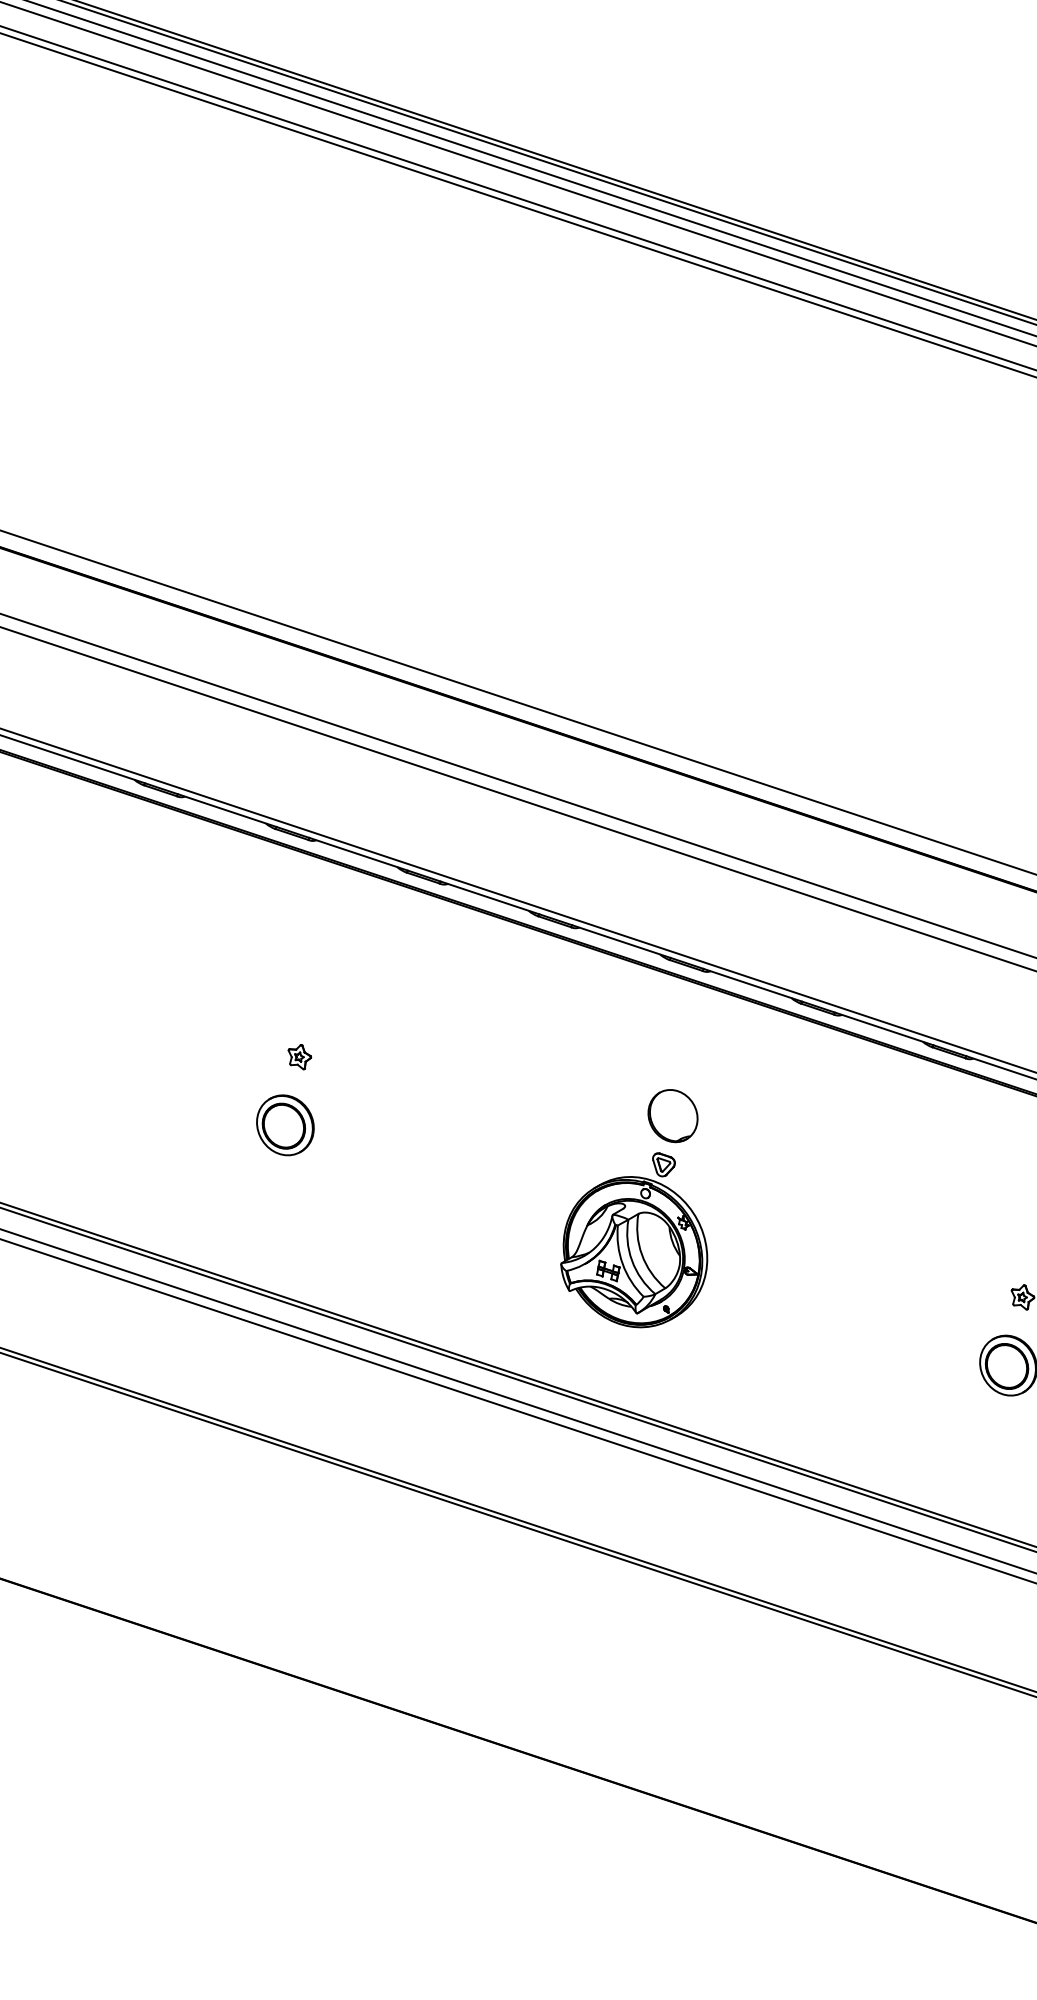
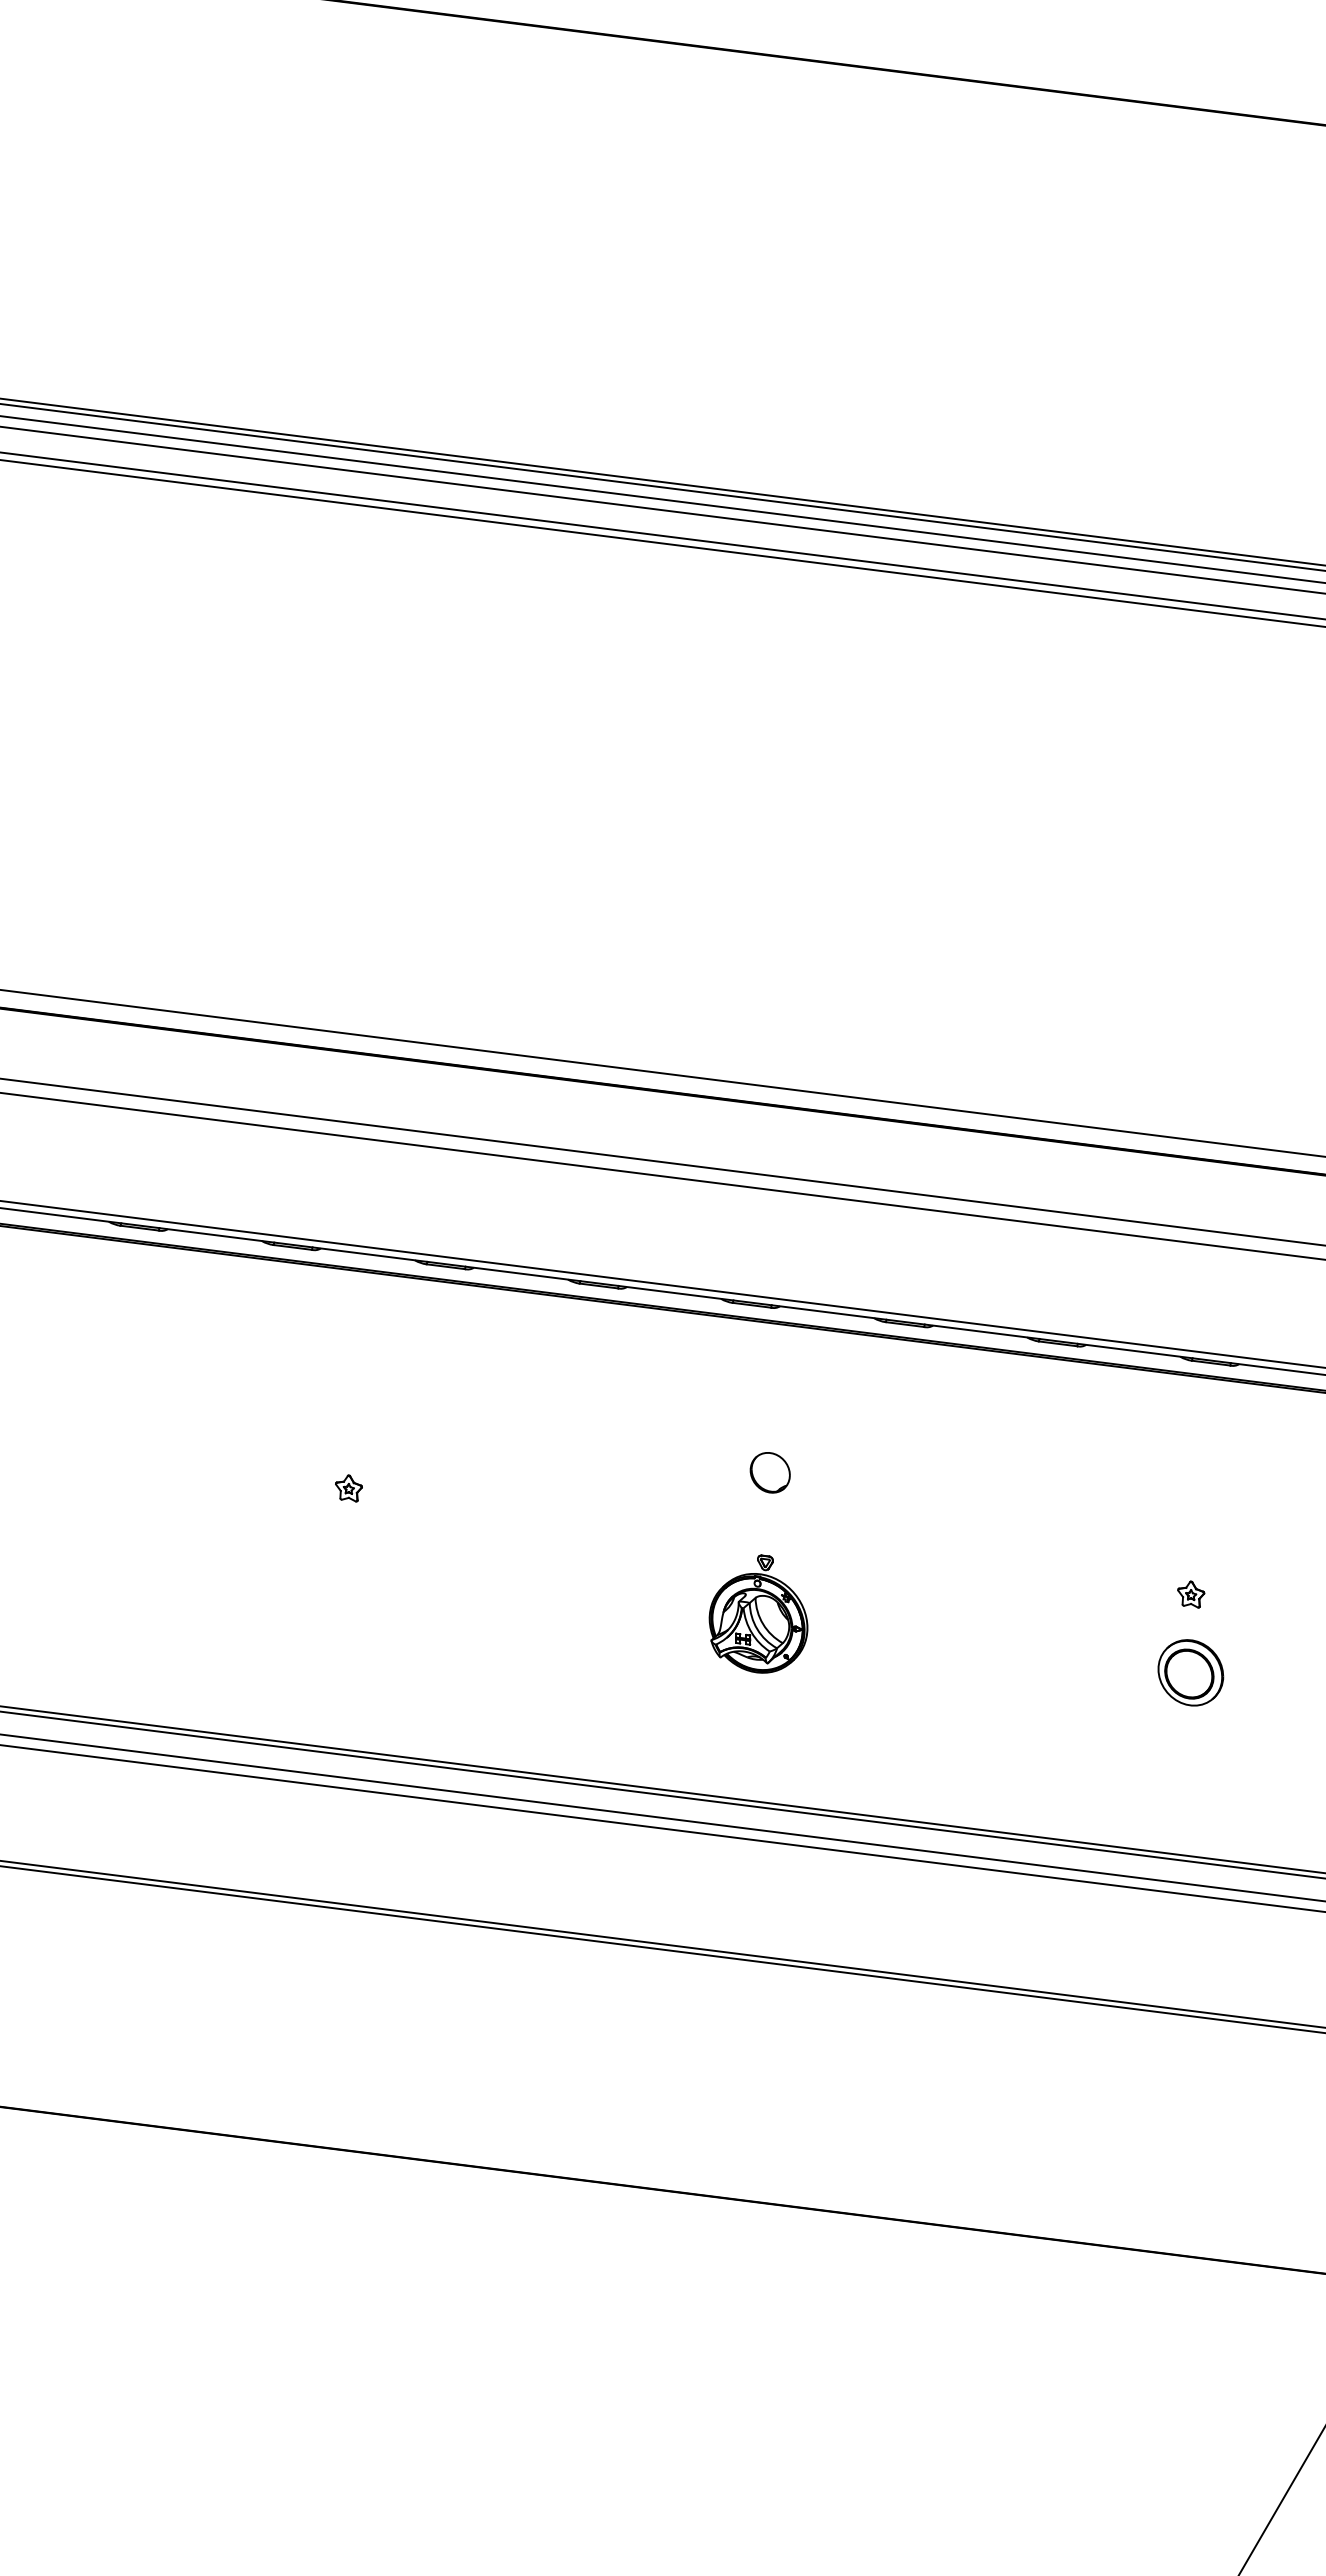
part: (673, 1115) -> (770, 1472), size x0.7
part: (285, 1125) -> (348, 1566), removed
part: (638, 1237) -> (758, 1613), size x0.6

